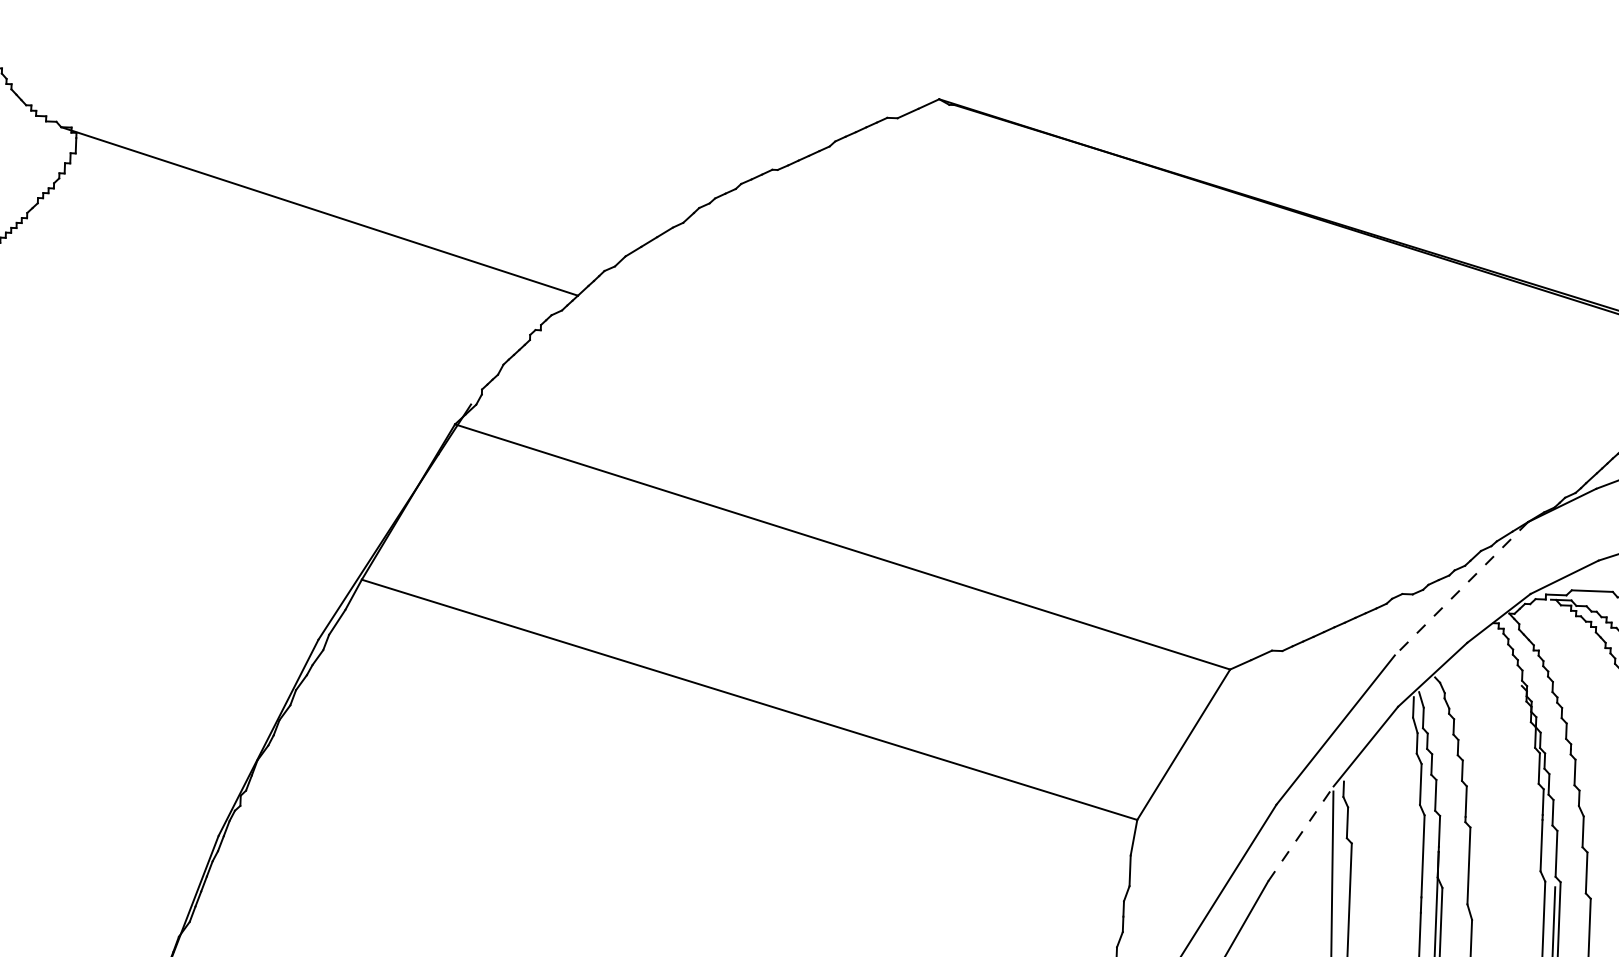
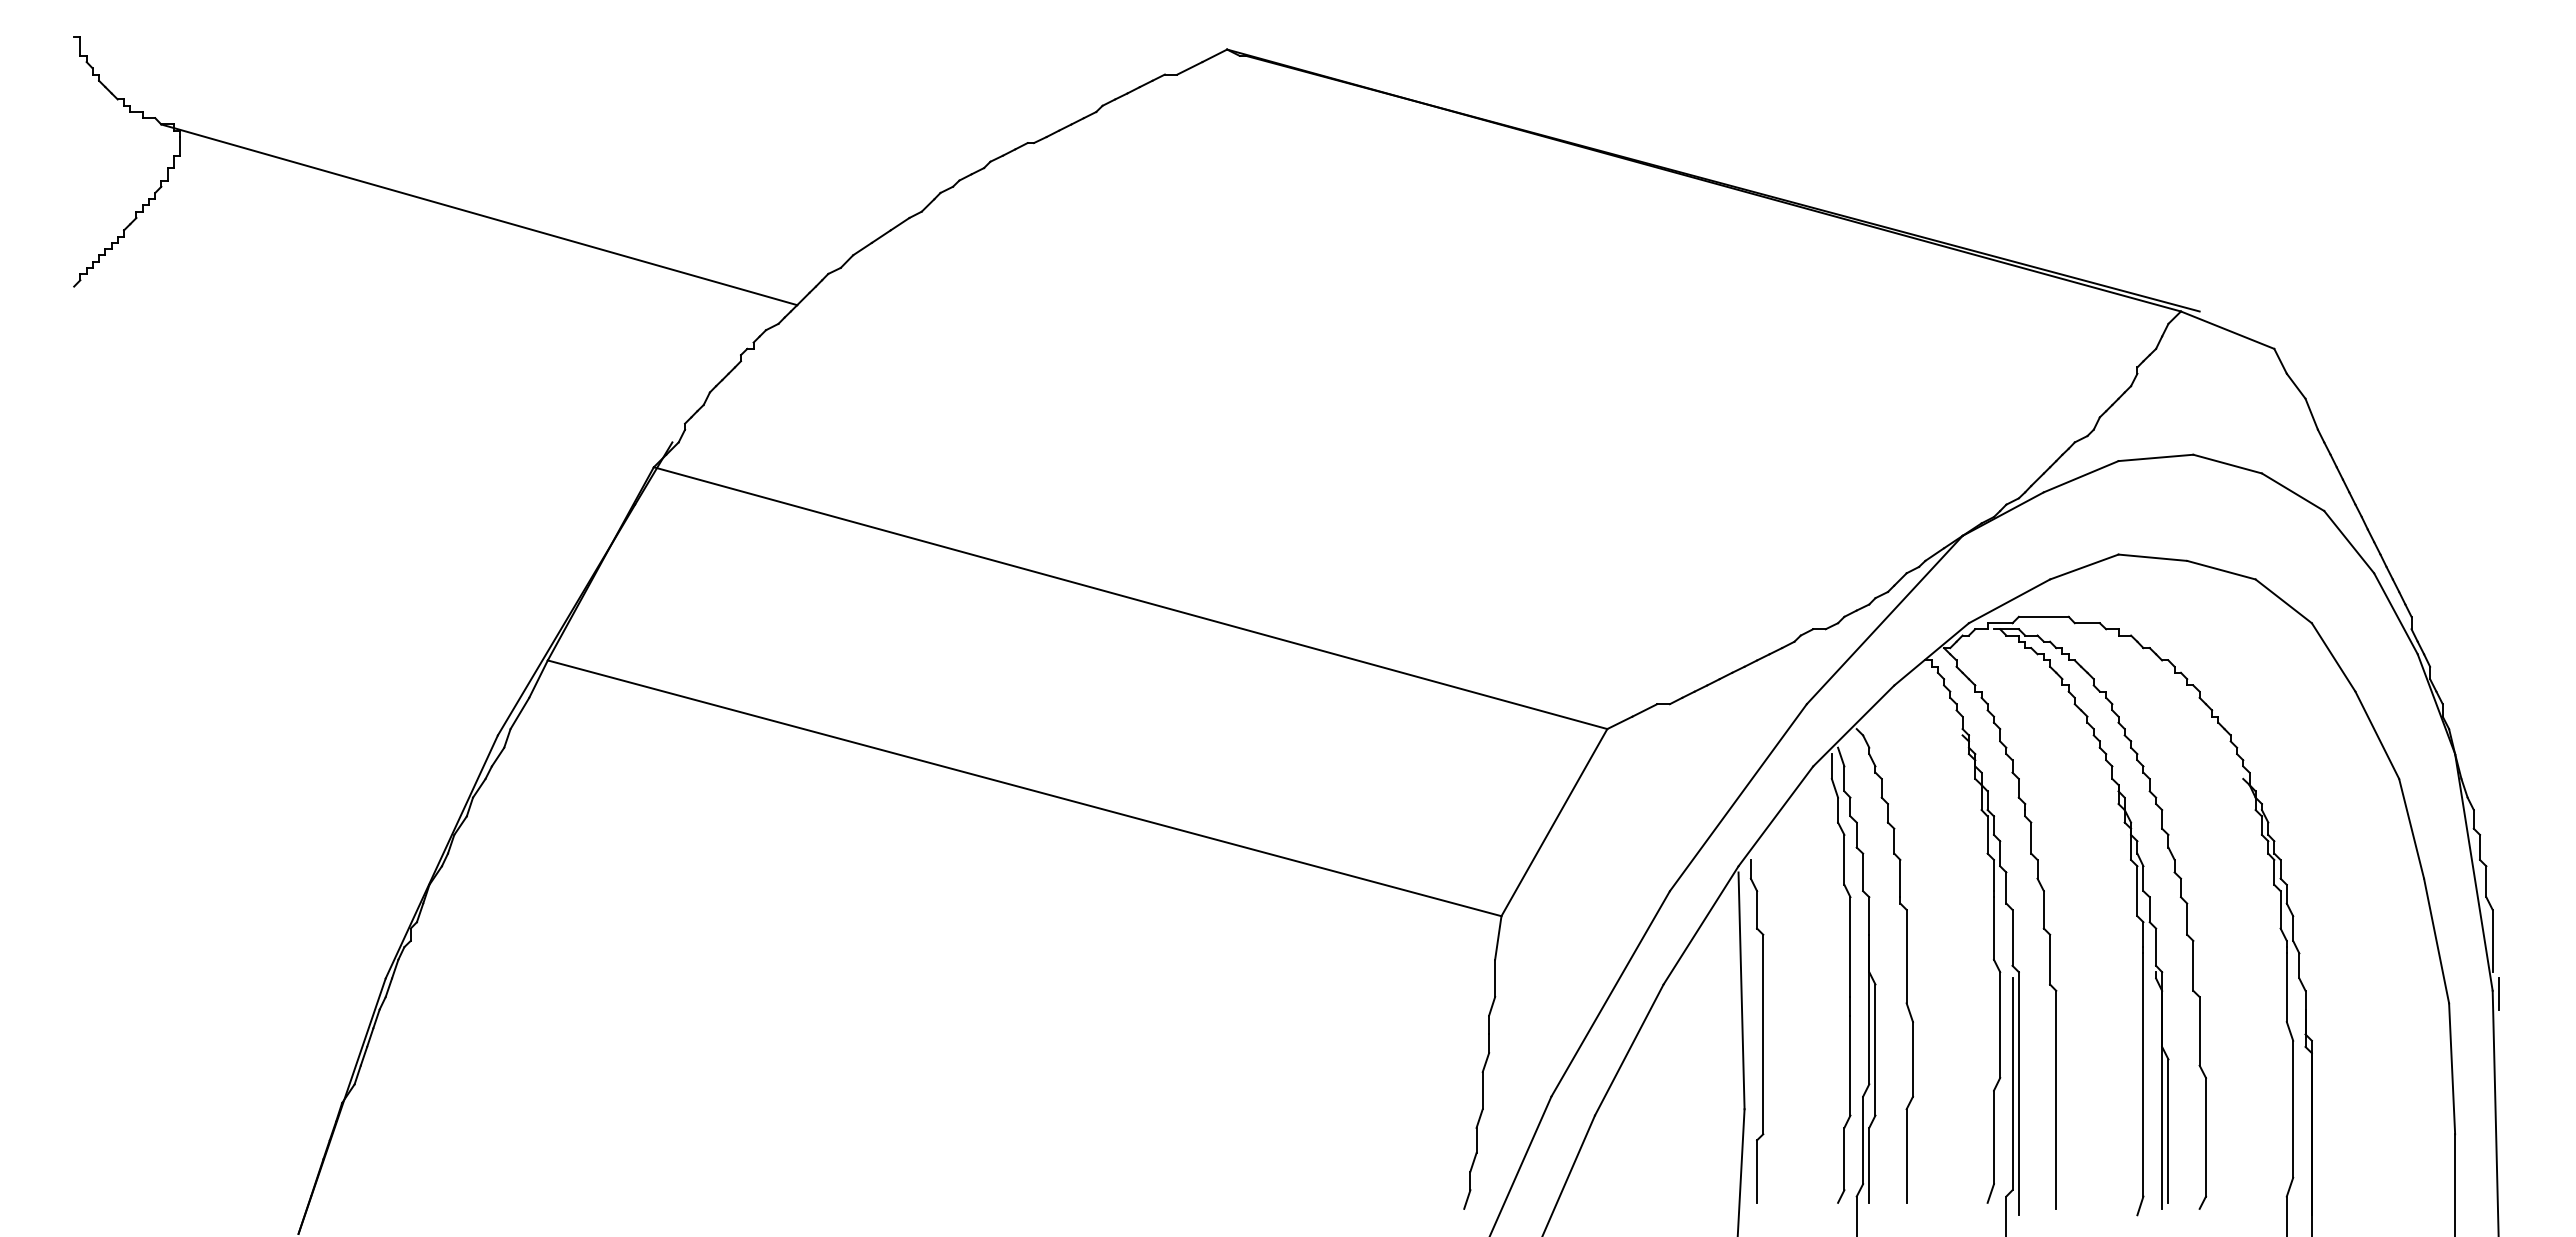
line: (1461, 589) -> (1884, 620), dashed -> solid
line: (1301, 833) -> (1701, 925), dashed -> solid

